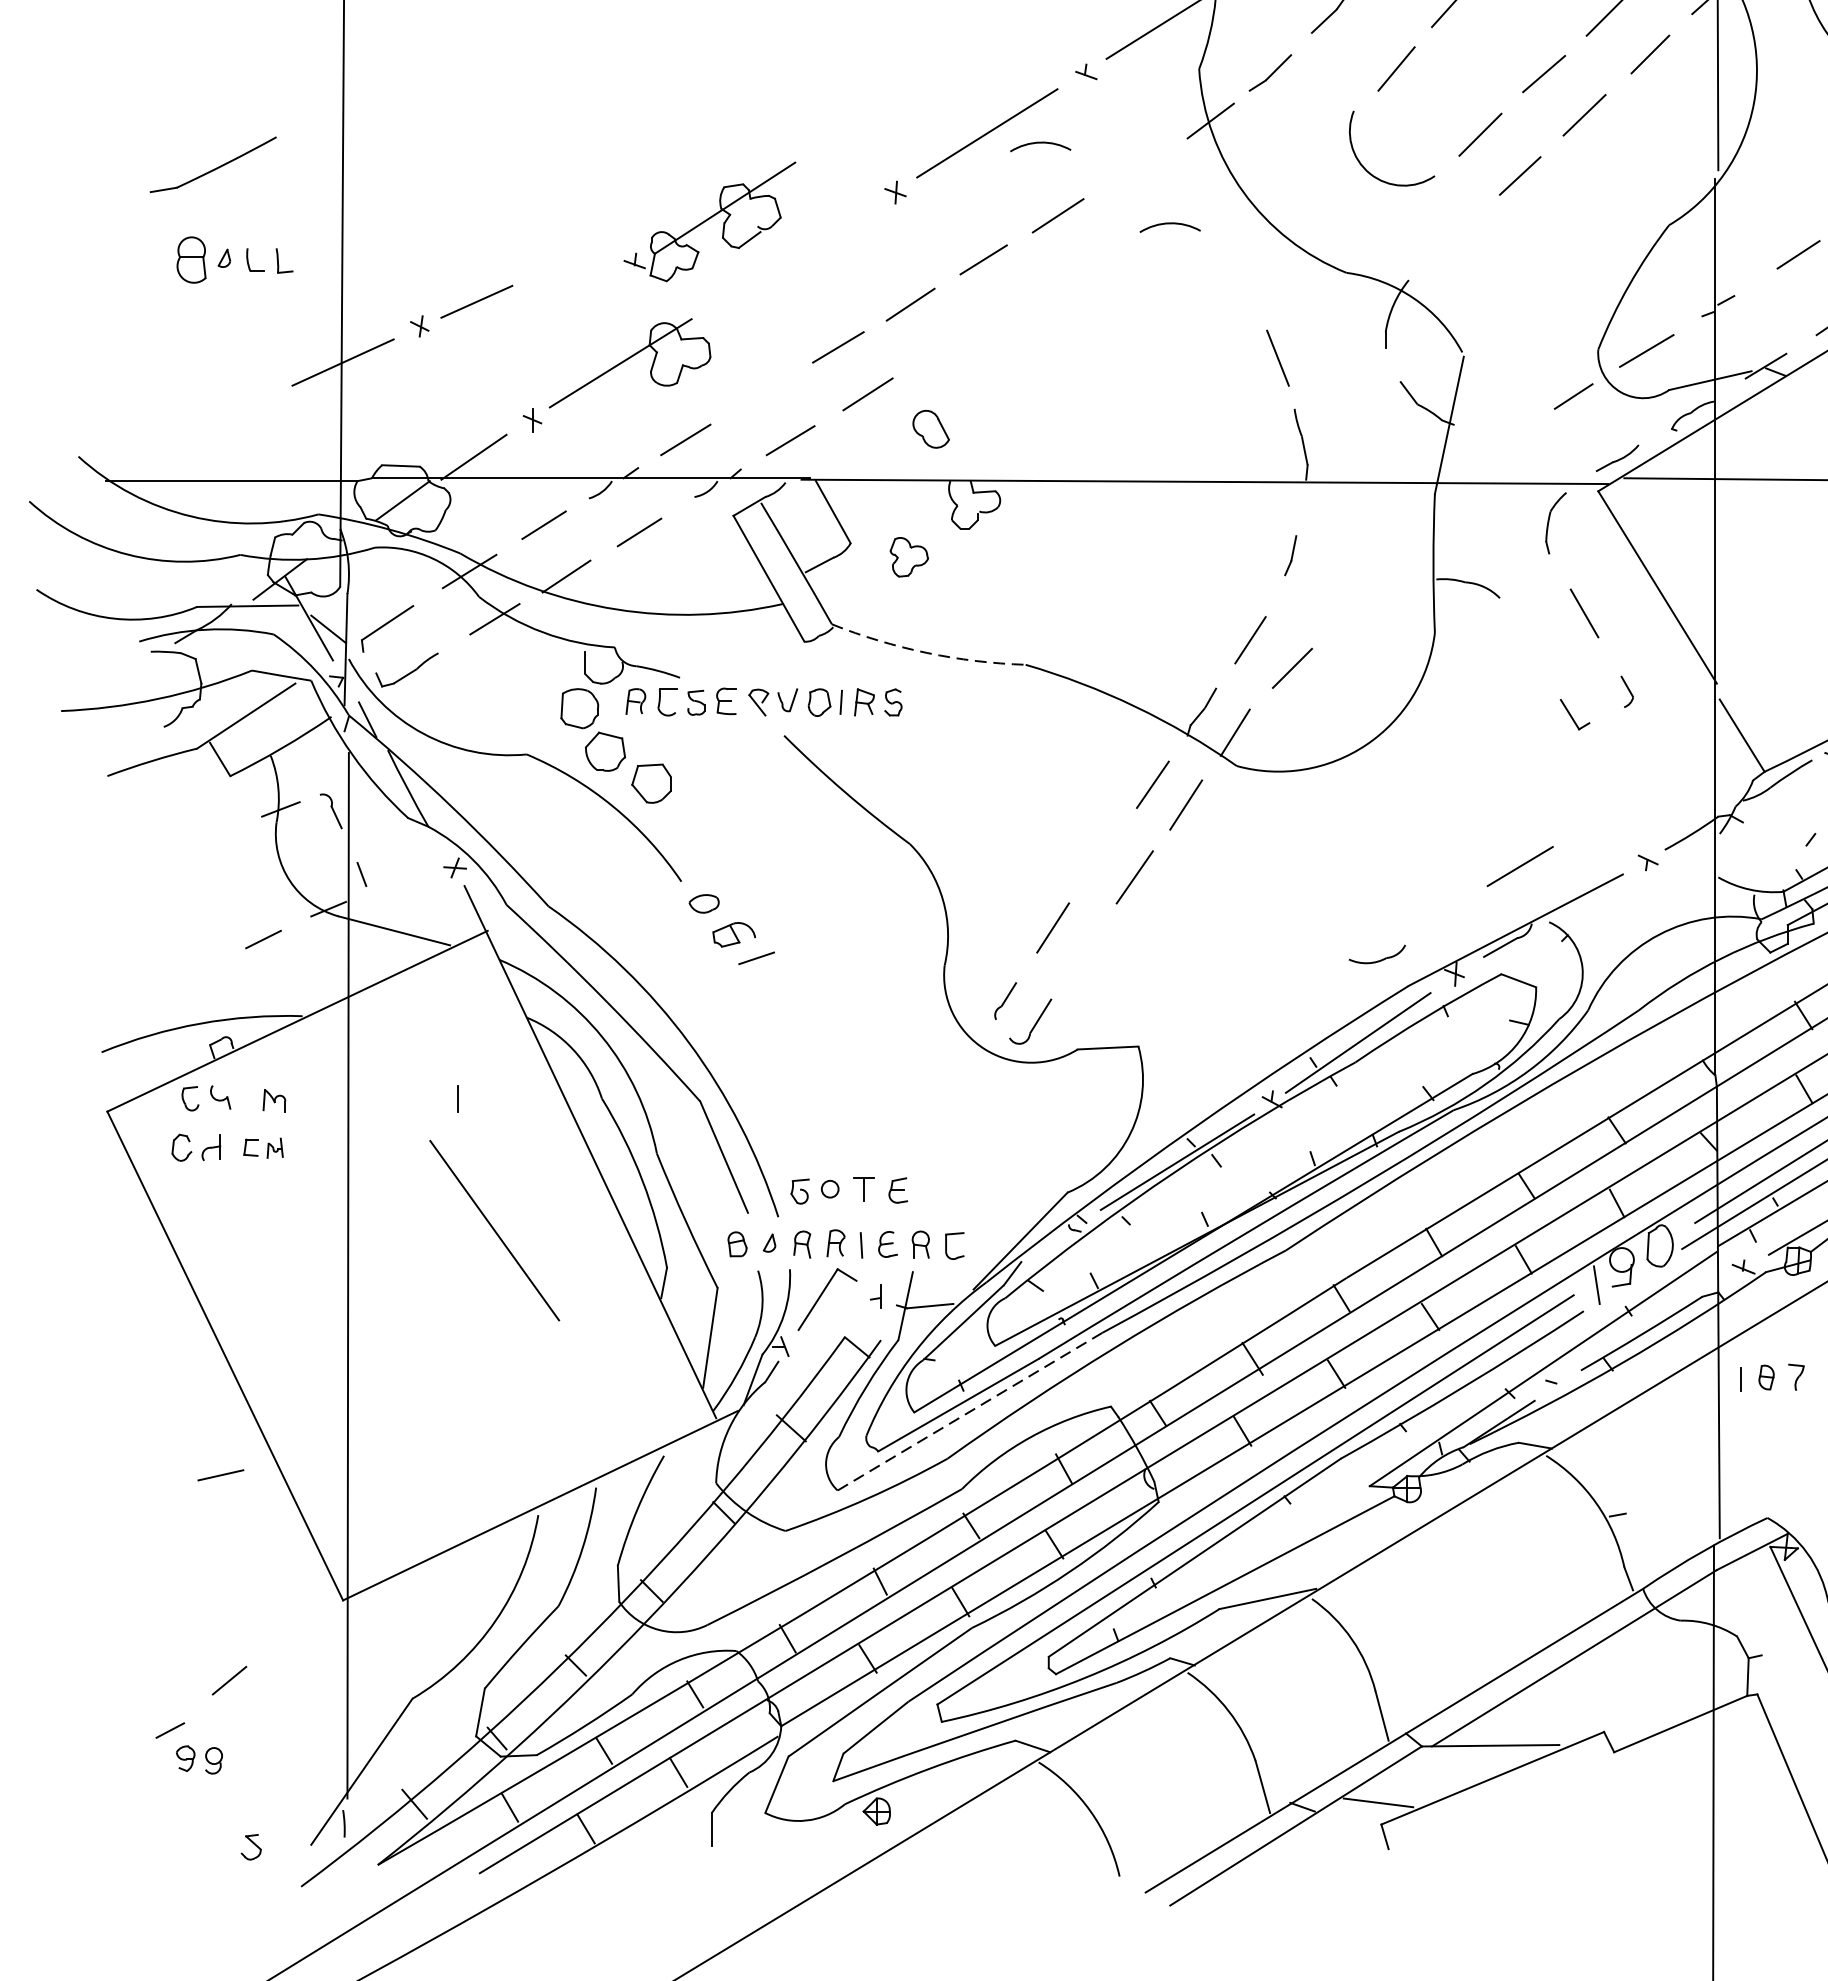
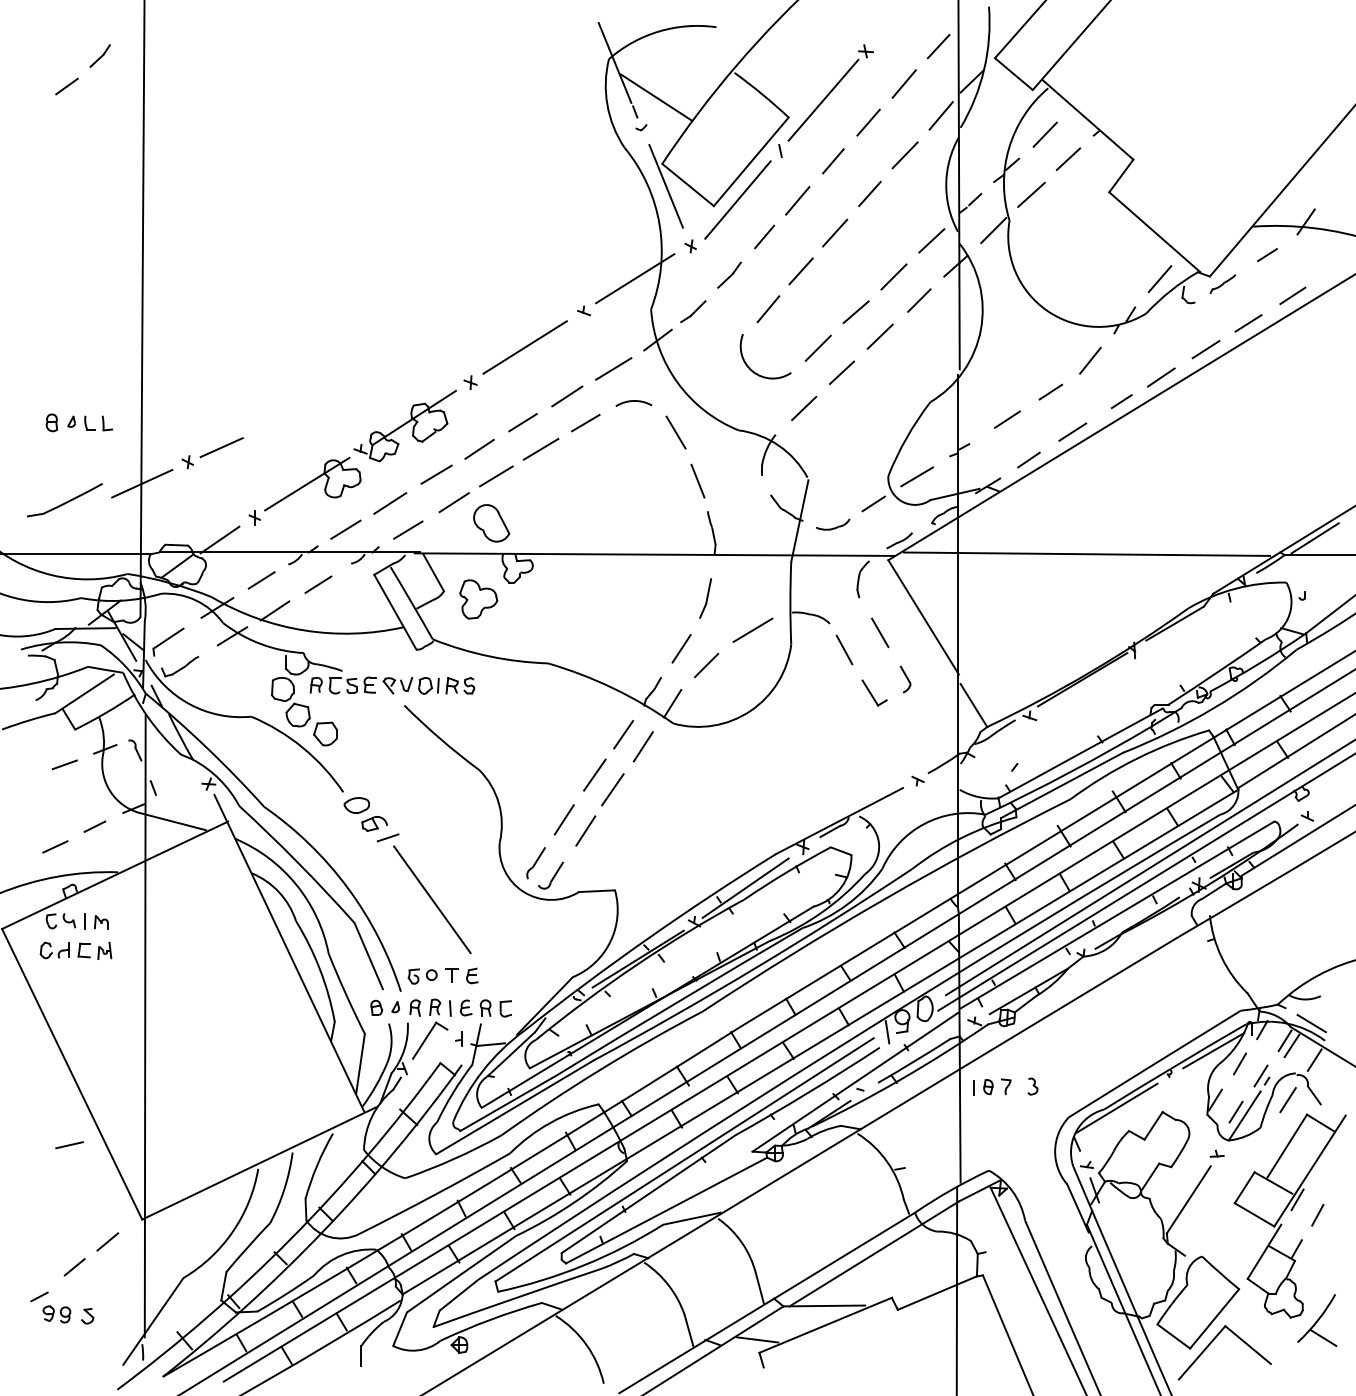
arc: (1039, 143) -> (556, 353), removed
part: (212, 165) -> (64, 500), moved
line: (1135, 168) -> (613, 368), added
part: (708, 220) -> (404, 425), moved
line: (1457, 236) -> (804, 408), added
part: (190, 259) -> (51, 422), size x0.62
line: (1088, 259) -> (585, 422), added
line: (1240, 276) -> (675, 432), added
line: (1013, 304) -> (540, 449), added
line: (939, 350) -> (496, 476), added
line: (760, 395) -> (390, 503), added
part: (930, 429) -> (491, 523), size x1.67
part: (1290, 555) -> (705, 598), size x1.67
part: (908, 557) -> (478, 599), size x1.67
line: (1524, 641) -> (844, 649), added
arc: (927, 653) -> (489, 656), dashed -> solid
part: (1627, 691) -> (905, 679), size x1.43
part: (1574, 713) -> (874, 692), size x1.43
line: (212, 834) -> (64, 764), added
line: (1103, 851) -> (594, 774), added
line: (1519, 865) -> (752, 629), moved
part: (703, 903) -> (356, 805), size x1.43
line: (1088, 945) -> (585, 830), added
part: (1378, 954) -> (833, 524), moved
line: (197, 972) -> (55, 846), added
part: (1004, 1001) -> (535, 863), size x1.43
line: (457, 1098) -> (84, 921), moved
part: (262, 1147) -> (94, 950), size x1.43
line: (494, 1230) -> (432, 899), moved
line: (969, 1411) -> (514, 1107), dashed -> solid
line: (284, 1637) -> (107, 1241), added
part: (251, 1847) -> (87, 1316), moved

